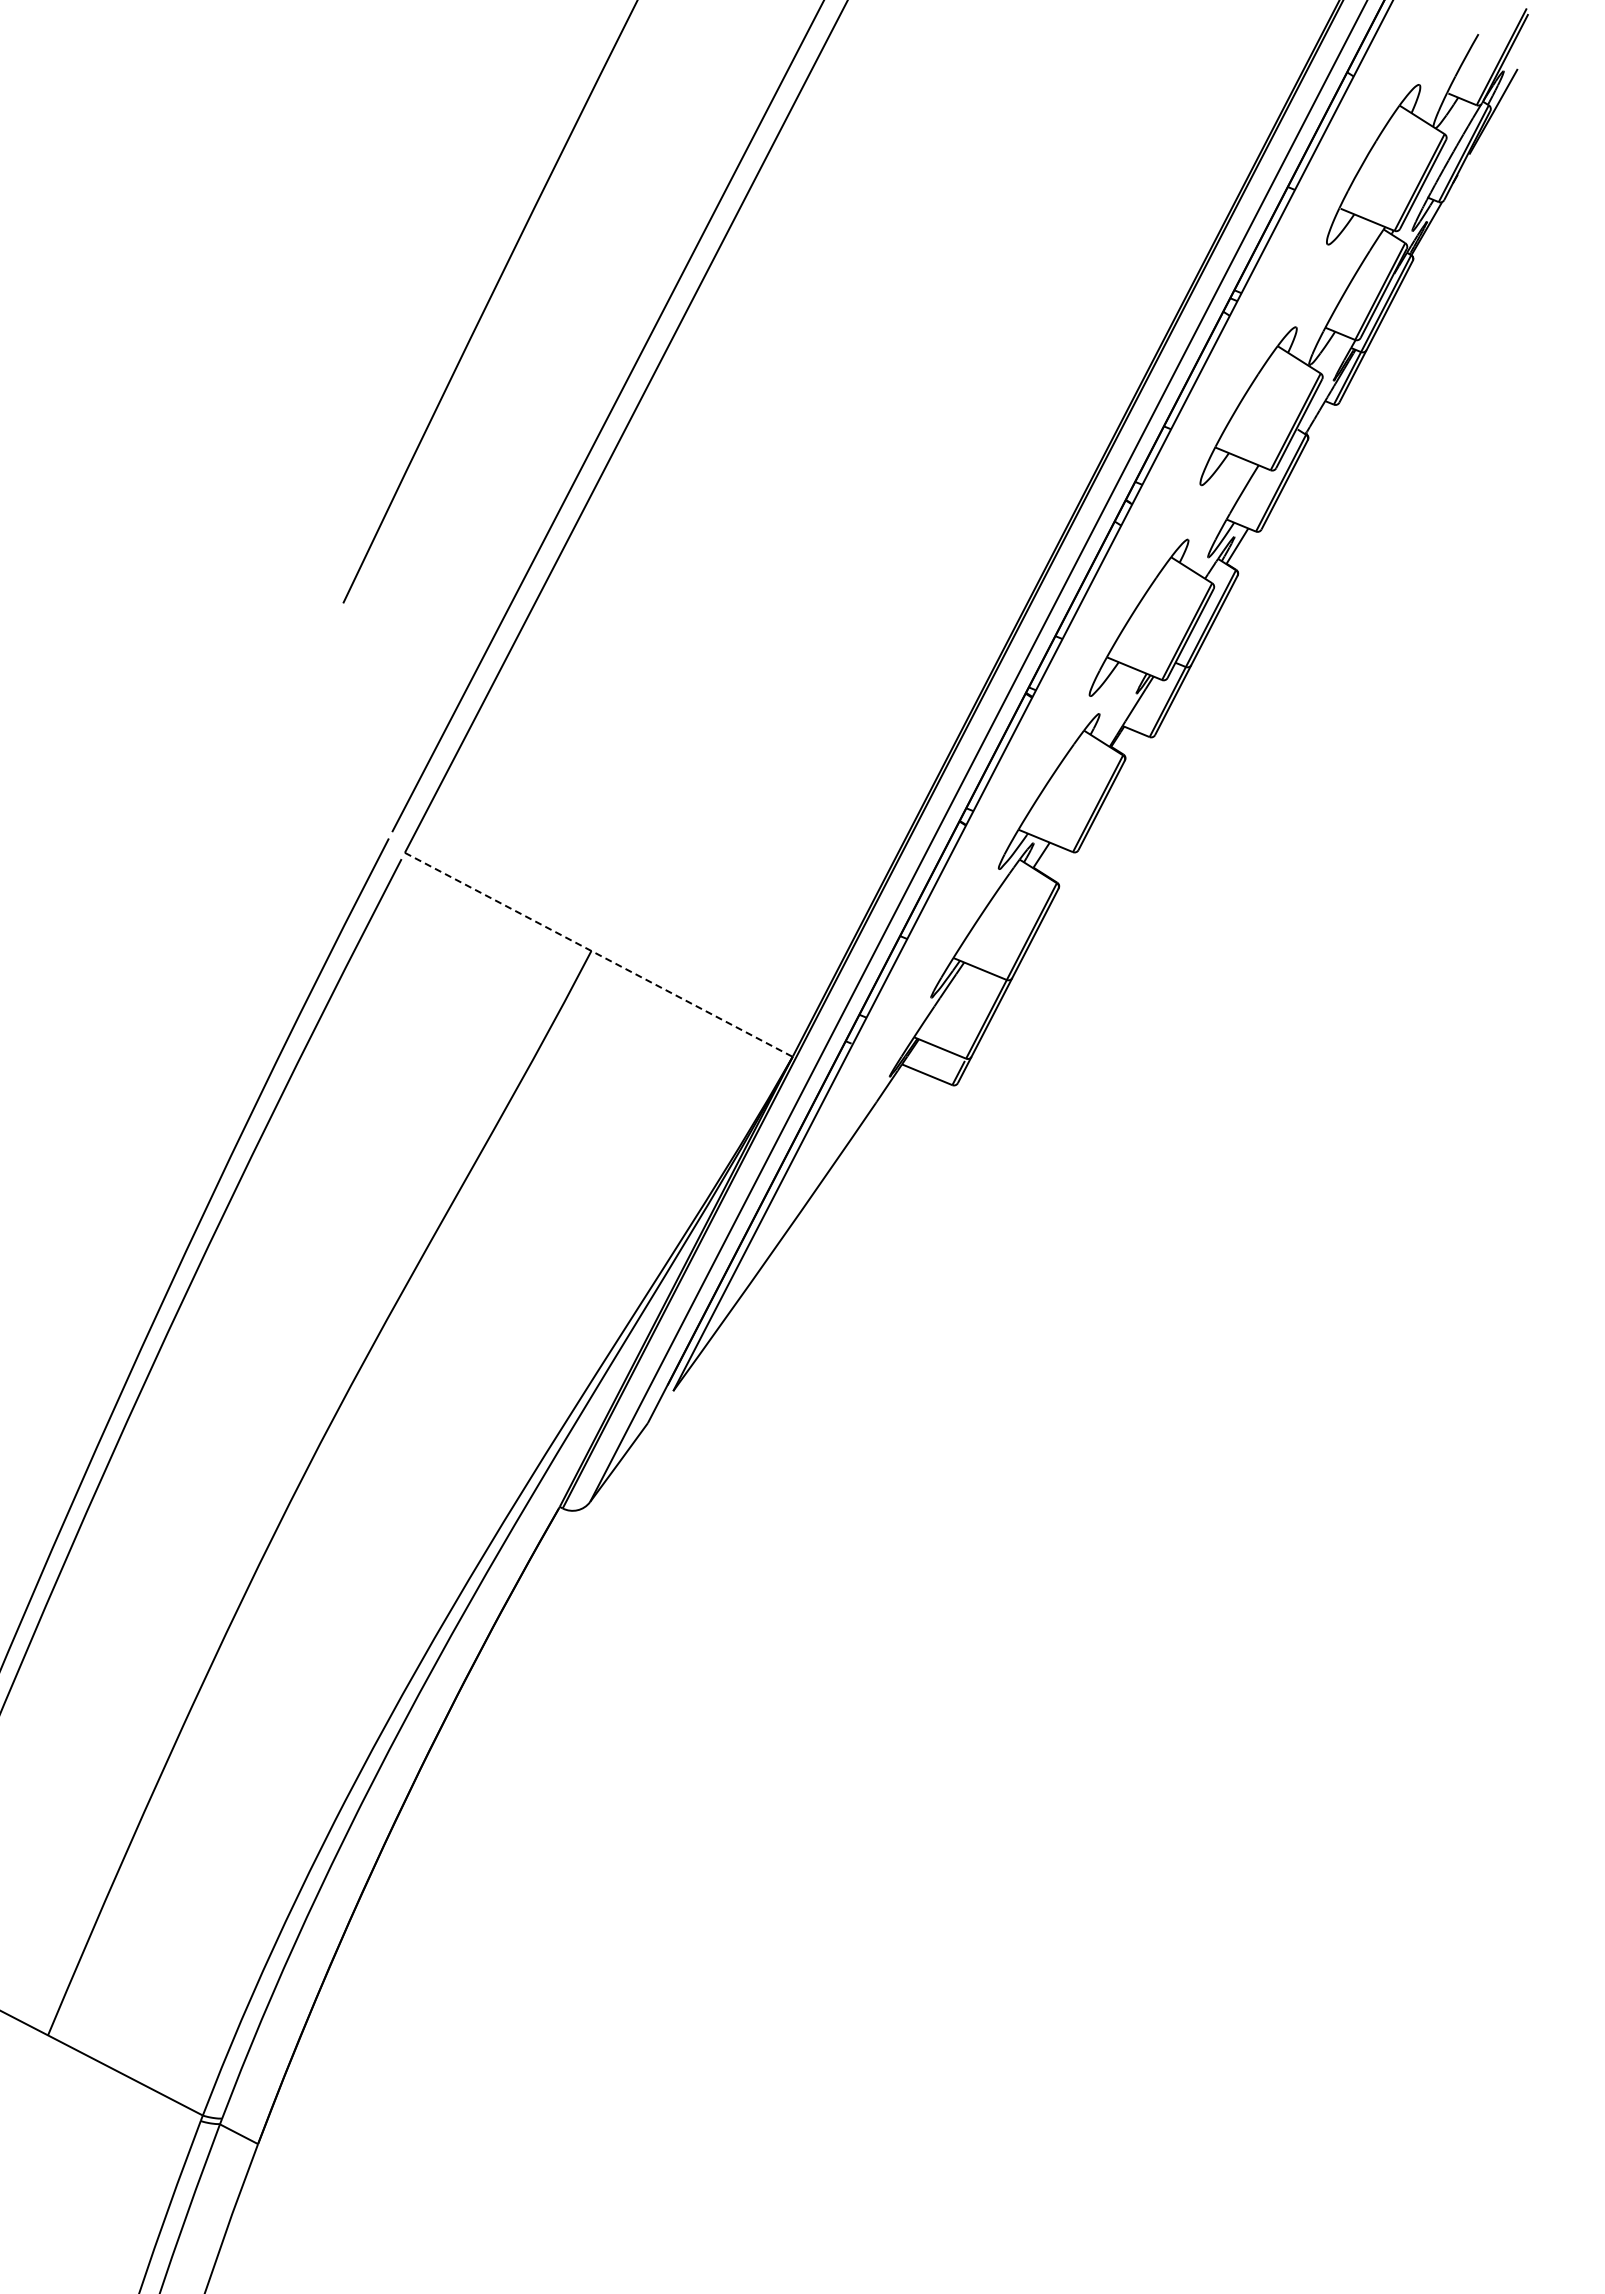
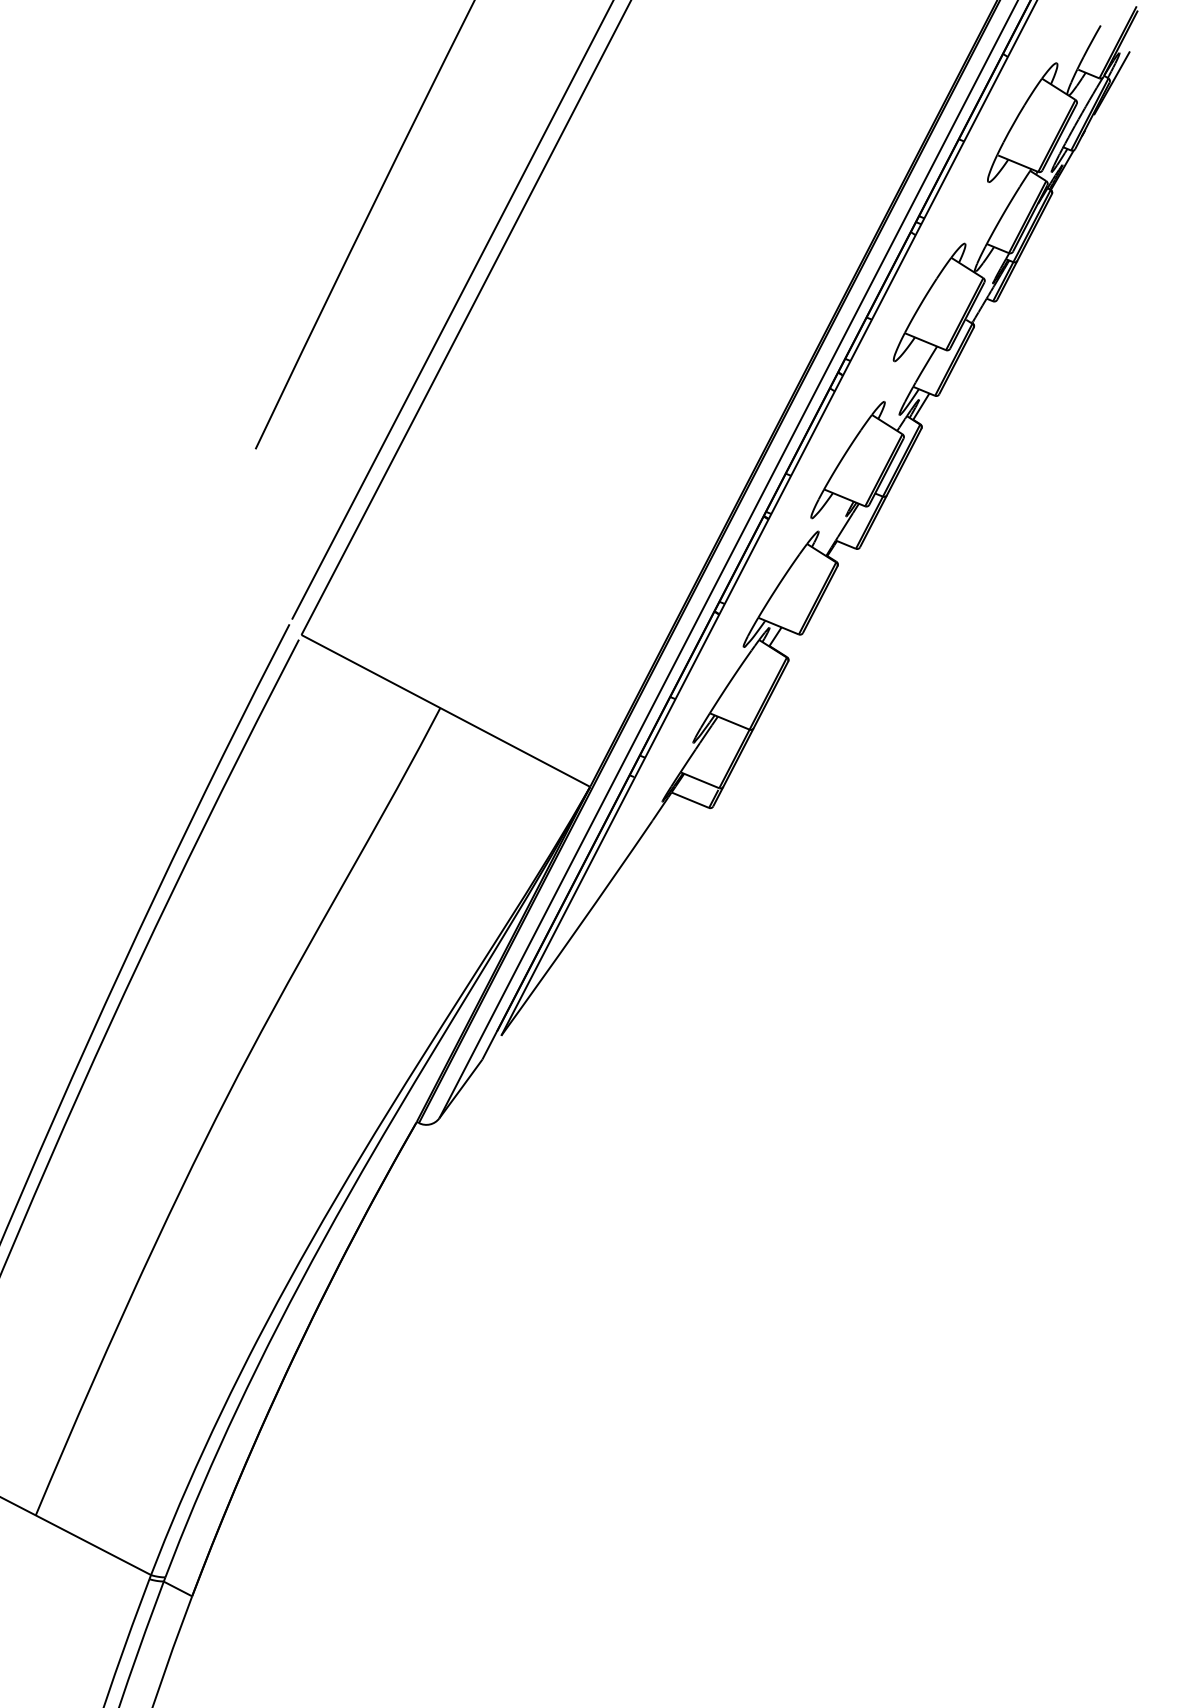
line: (599, 955) -> (446, 711), dashed -> solid

